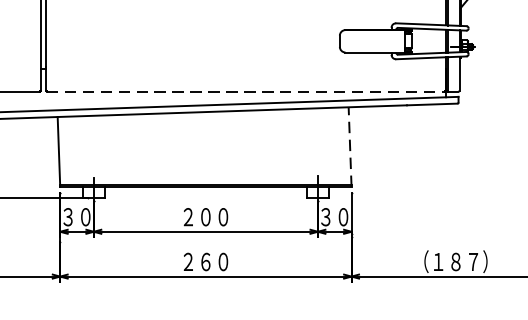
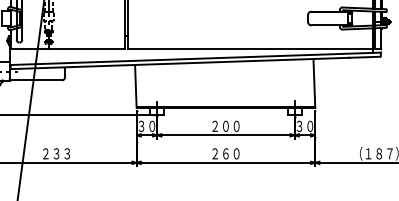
line: (245, 91) -> (250, 49), dashed -> solid
line: (350, 145) -> (314, 82), dashed -> solid

